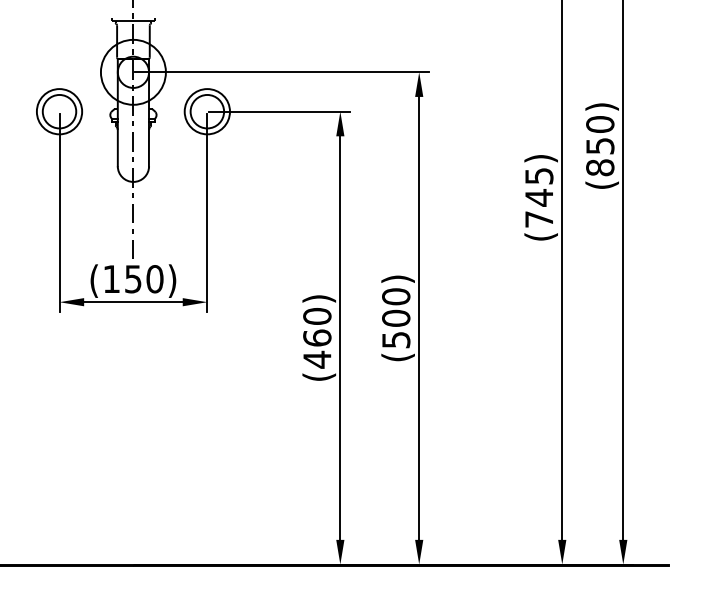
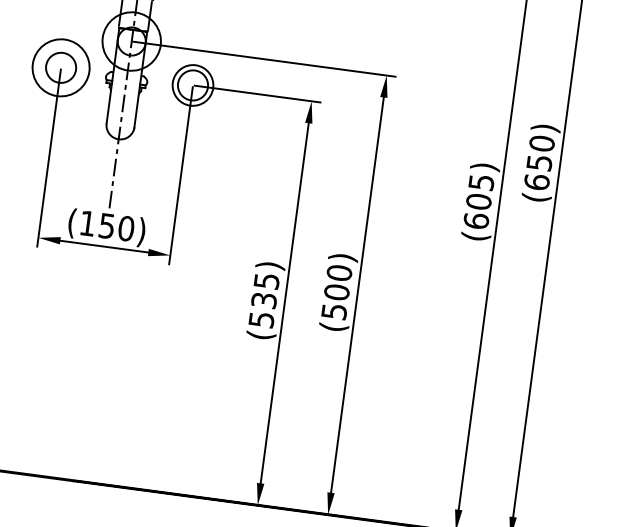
circle: (59, 111) -> (61, 67), size x1.4
text: (600, 167) -> (537, 182), (850) -> (650)
text: (539, 208) -> (477, 211), (745) -> (605)
text: (317, 338) -> (264, 300), (460) -> (535)

